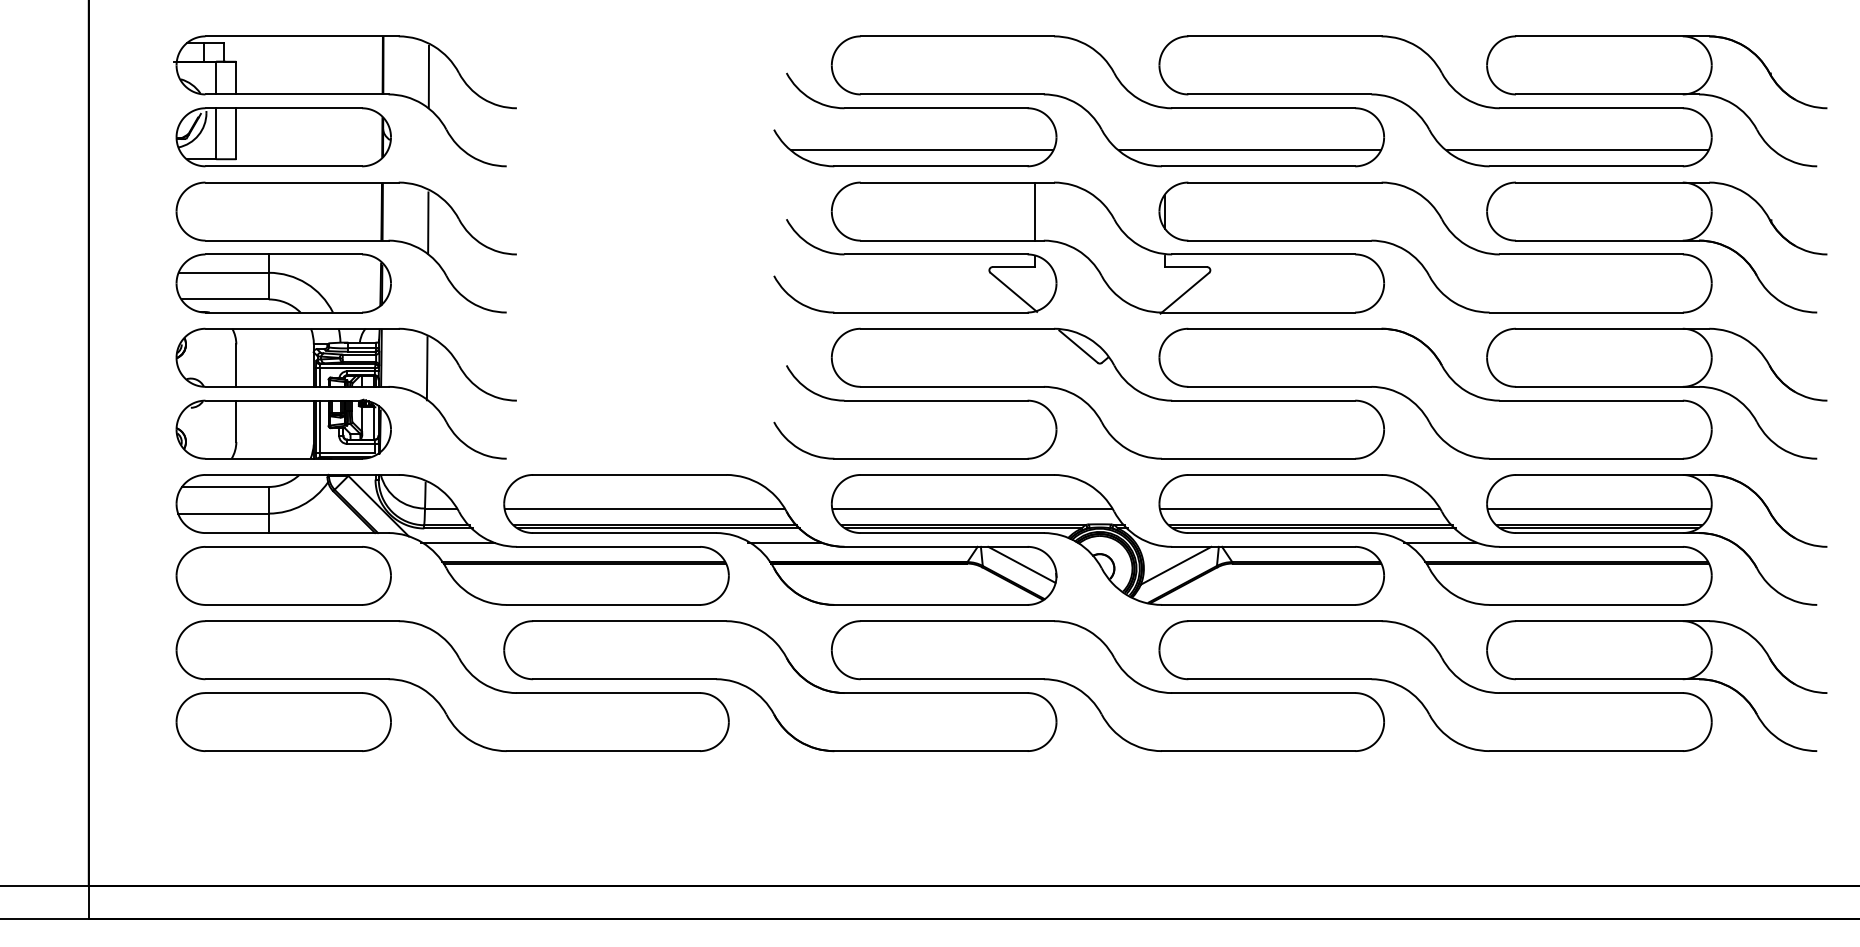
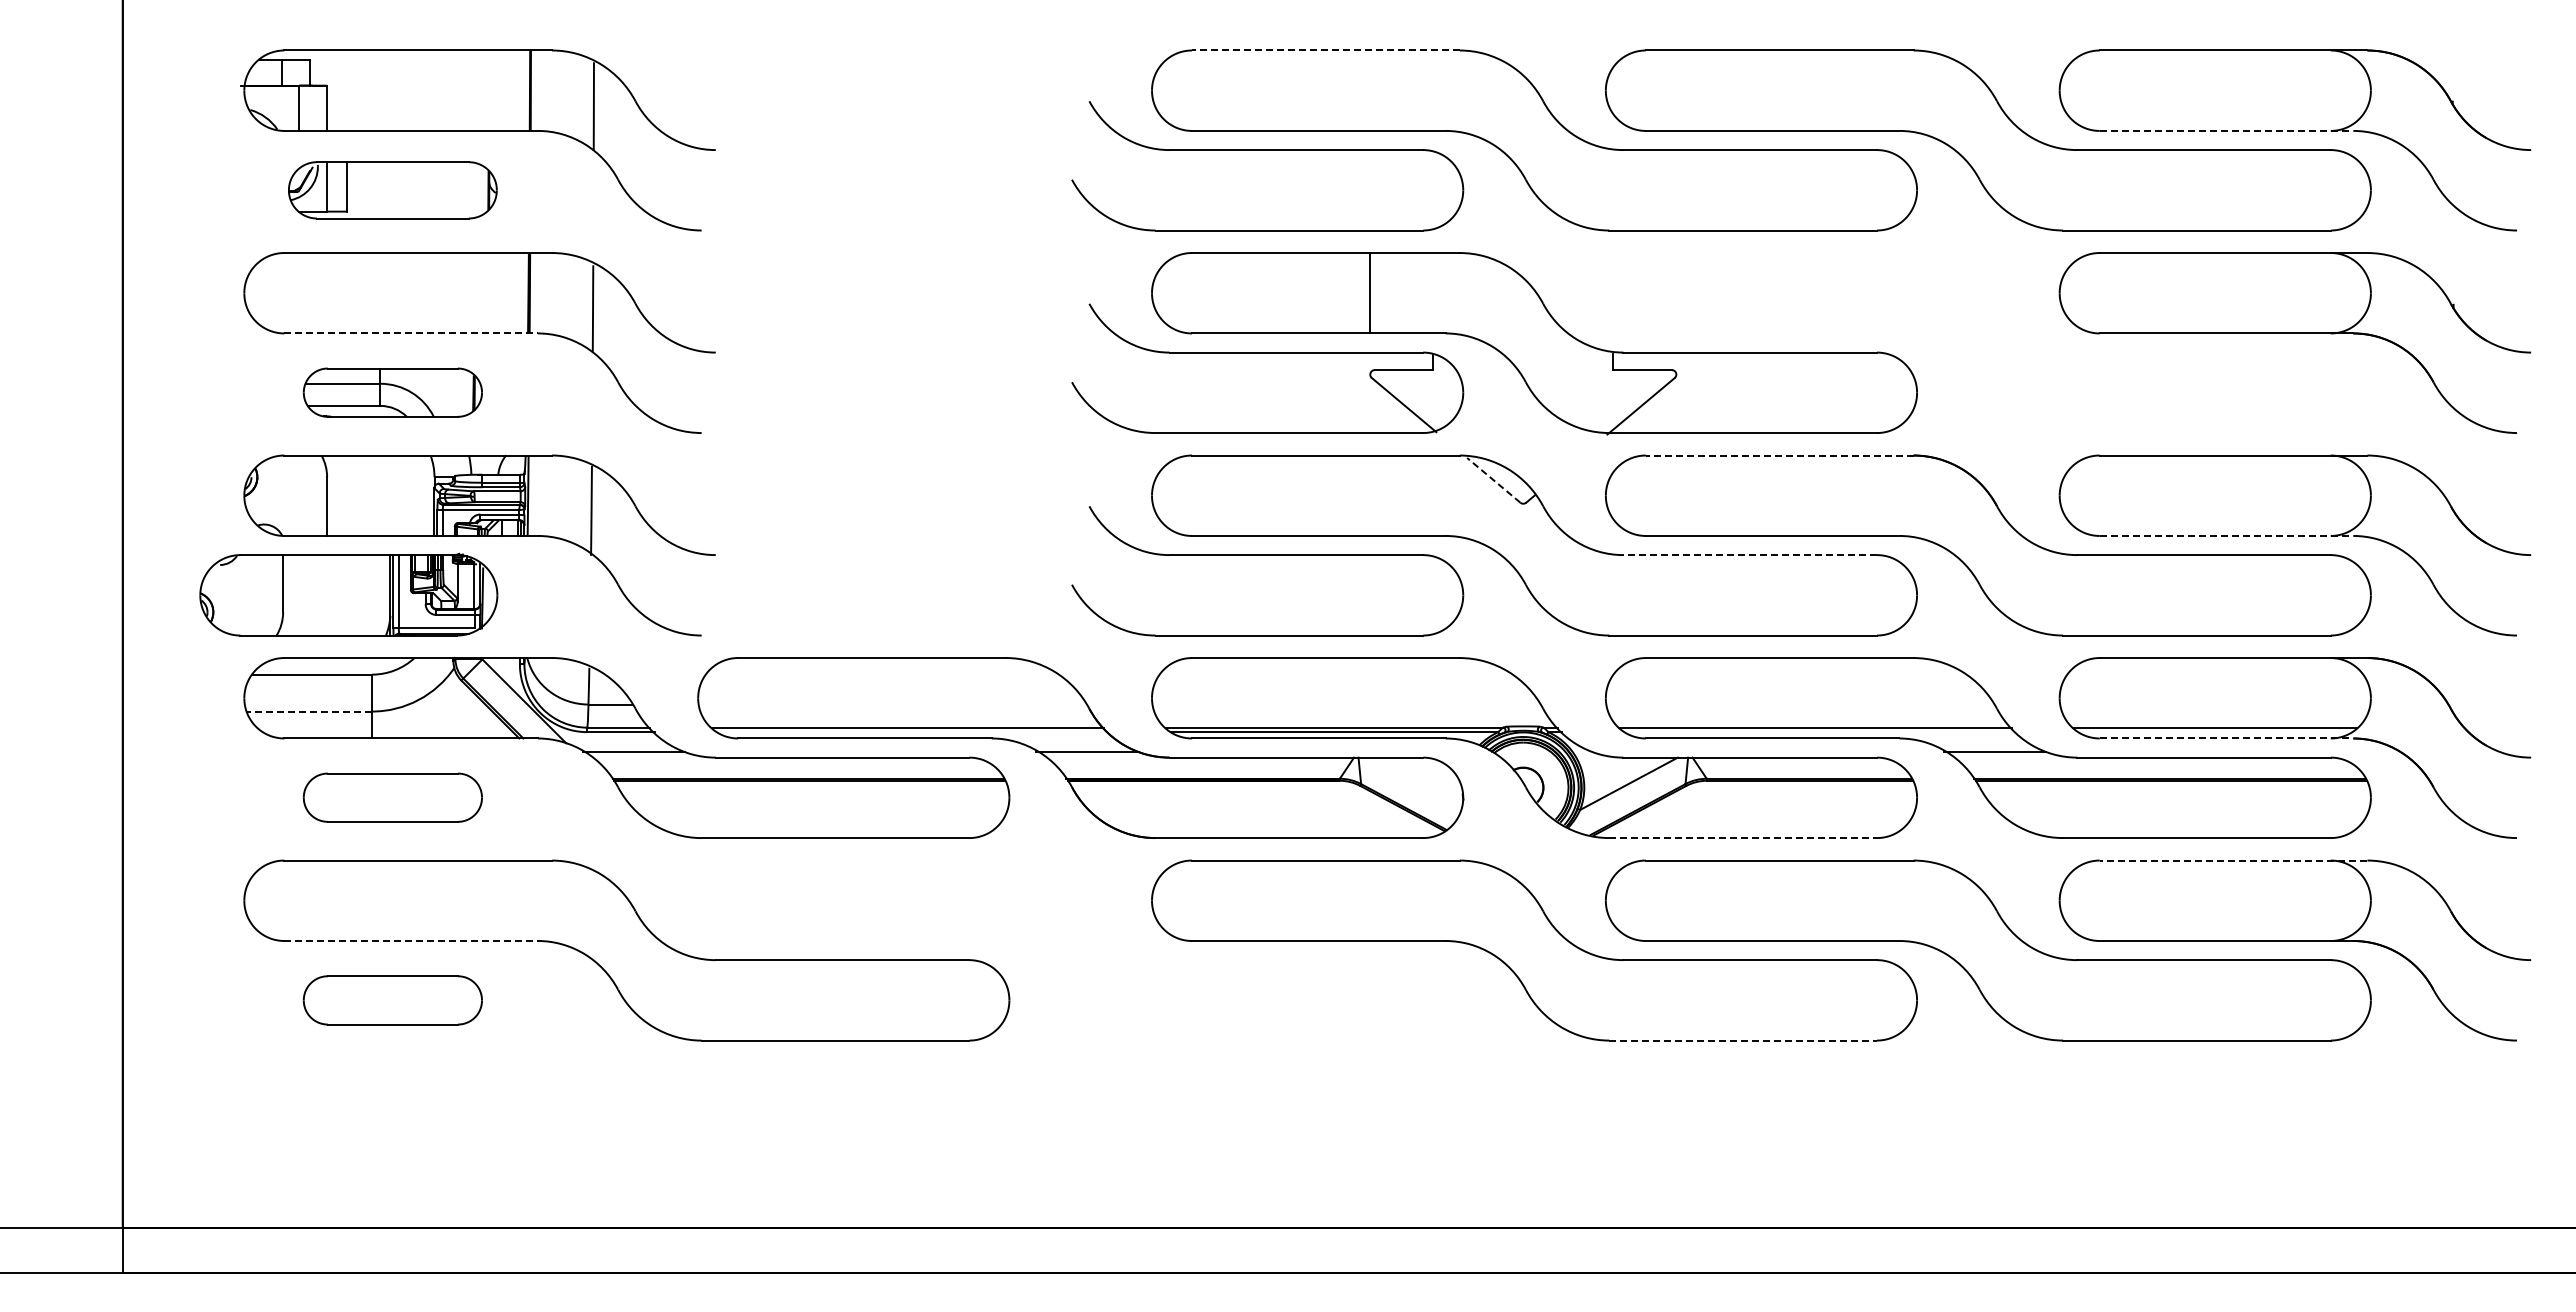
line: (957, 36) -> (1325, 50), solid -> dashed
line: (1607, 94) -> (2226, 130), solid -> dashed
part: (283, 137) -> (392, 190), size x0.7
line: (921, 150) -> (1276, 208), removed
line: (1249, 150) -> (1730, 208), removed
line: (1577, 150) -> (2184, 208), removed
line: (1035, 211) -> (1370, 293), moved
line: (297, 240) -> (411, 333), solid -> dashed
part: (1435, 247) -> (1988, 342), removed
part: (283, 283) -> (392, 392), size x0.6
line: (1284, 328) -> (1779, 455), solid -> dashed
line: (1078, 346) -> (1493, 480), solid -> dashed
line: (1607, 386) -> (2226, 535), solid -> dashed
line: (1263, 400) -> (1750, 555), solid -> dashed
part: (283, 429) -> (348, 594), moved
line: (644, 508) -> (892, 704), removed
line: (972, 508) -> (1346, 704), removed
line: (1299, 508) -> (1799, 704), removed
line: (1598, 508) -> (2214, 704), removed
line: (223, 513) -> (309, 711), solid -> dashed
line: (658, 528) -> (912, 732), removed
line: (1314, 528) -> (1820, 732), removed
line: (1599, 528) -> (2215, 732), removed
line: (1607, 533) -> (2226, 738), solid -> dashed
line: (1021, 564) -> (1414, 782), removed
part: (283, 575) -> (392, 797), size x0.6
line: (1258, 605) -> (1743, 838), solid -> dashed
line: (1612, 621) -> (2233, 860), solid -> dashed
line: (297, 678) -> (411, 940), solid -> dashed
part: (780, 686) -> (1080, 950), removed
part: (283, 722) -> (392, 1000), size x0.6
line: (1258, 751) -> (1743, 1040), solid -> dashed

